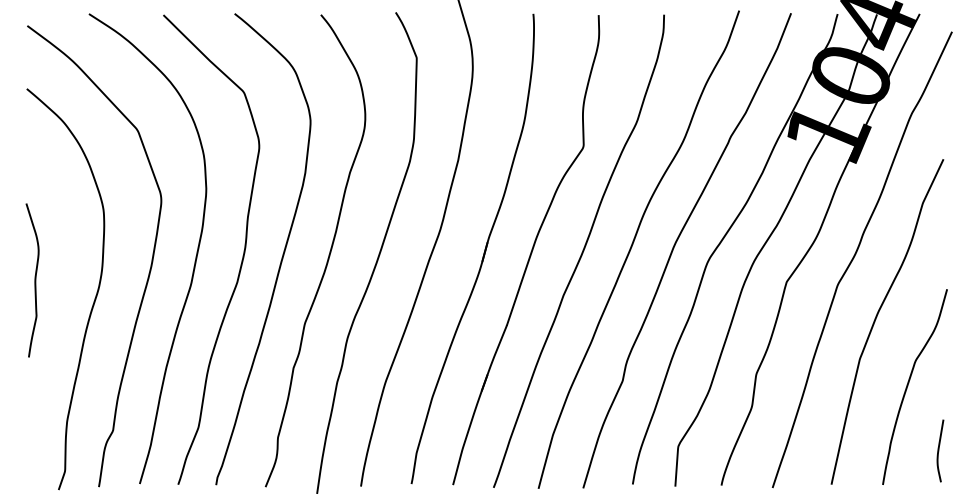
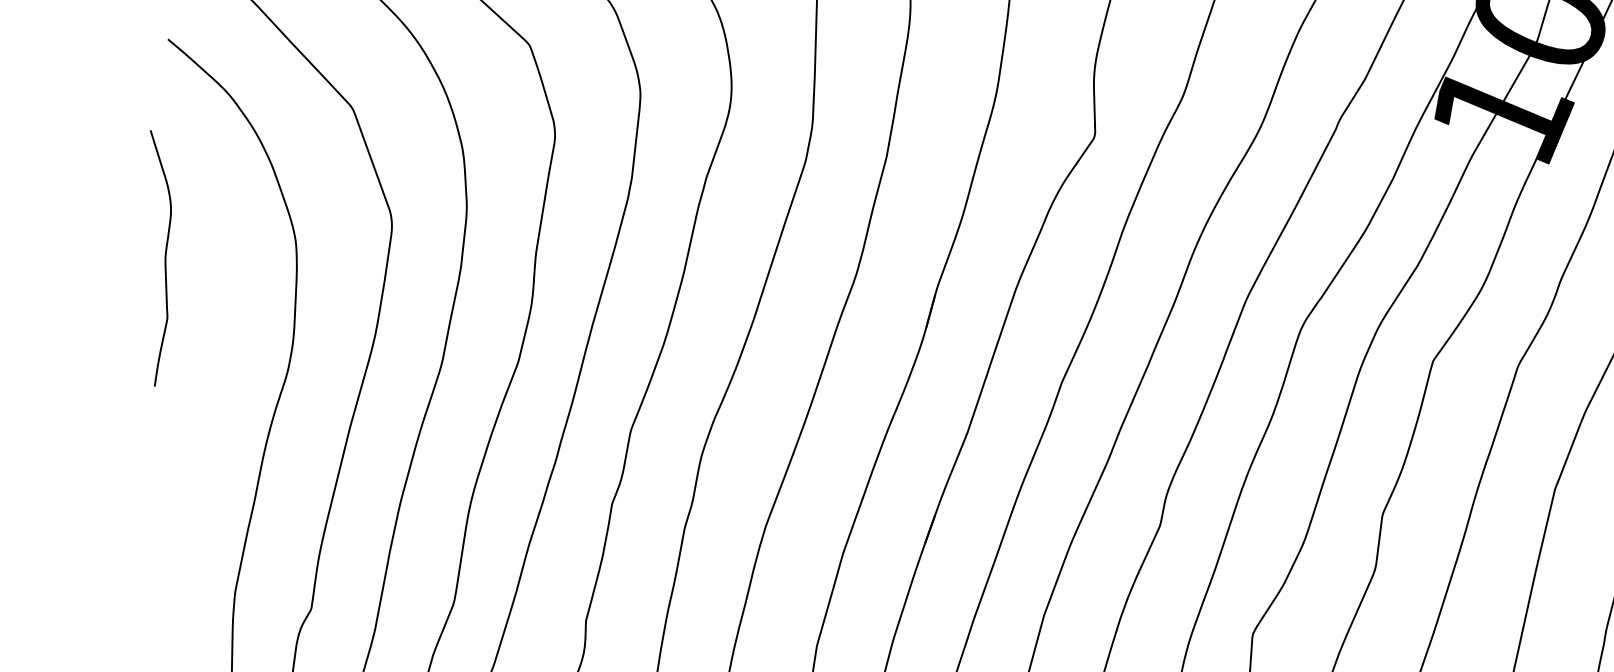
curve: (34, 280) -> (164, 258), moved

